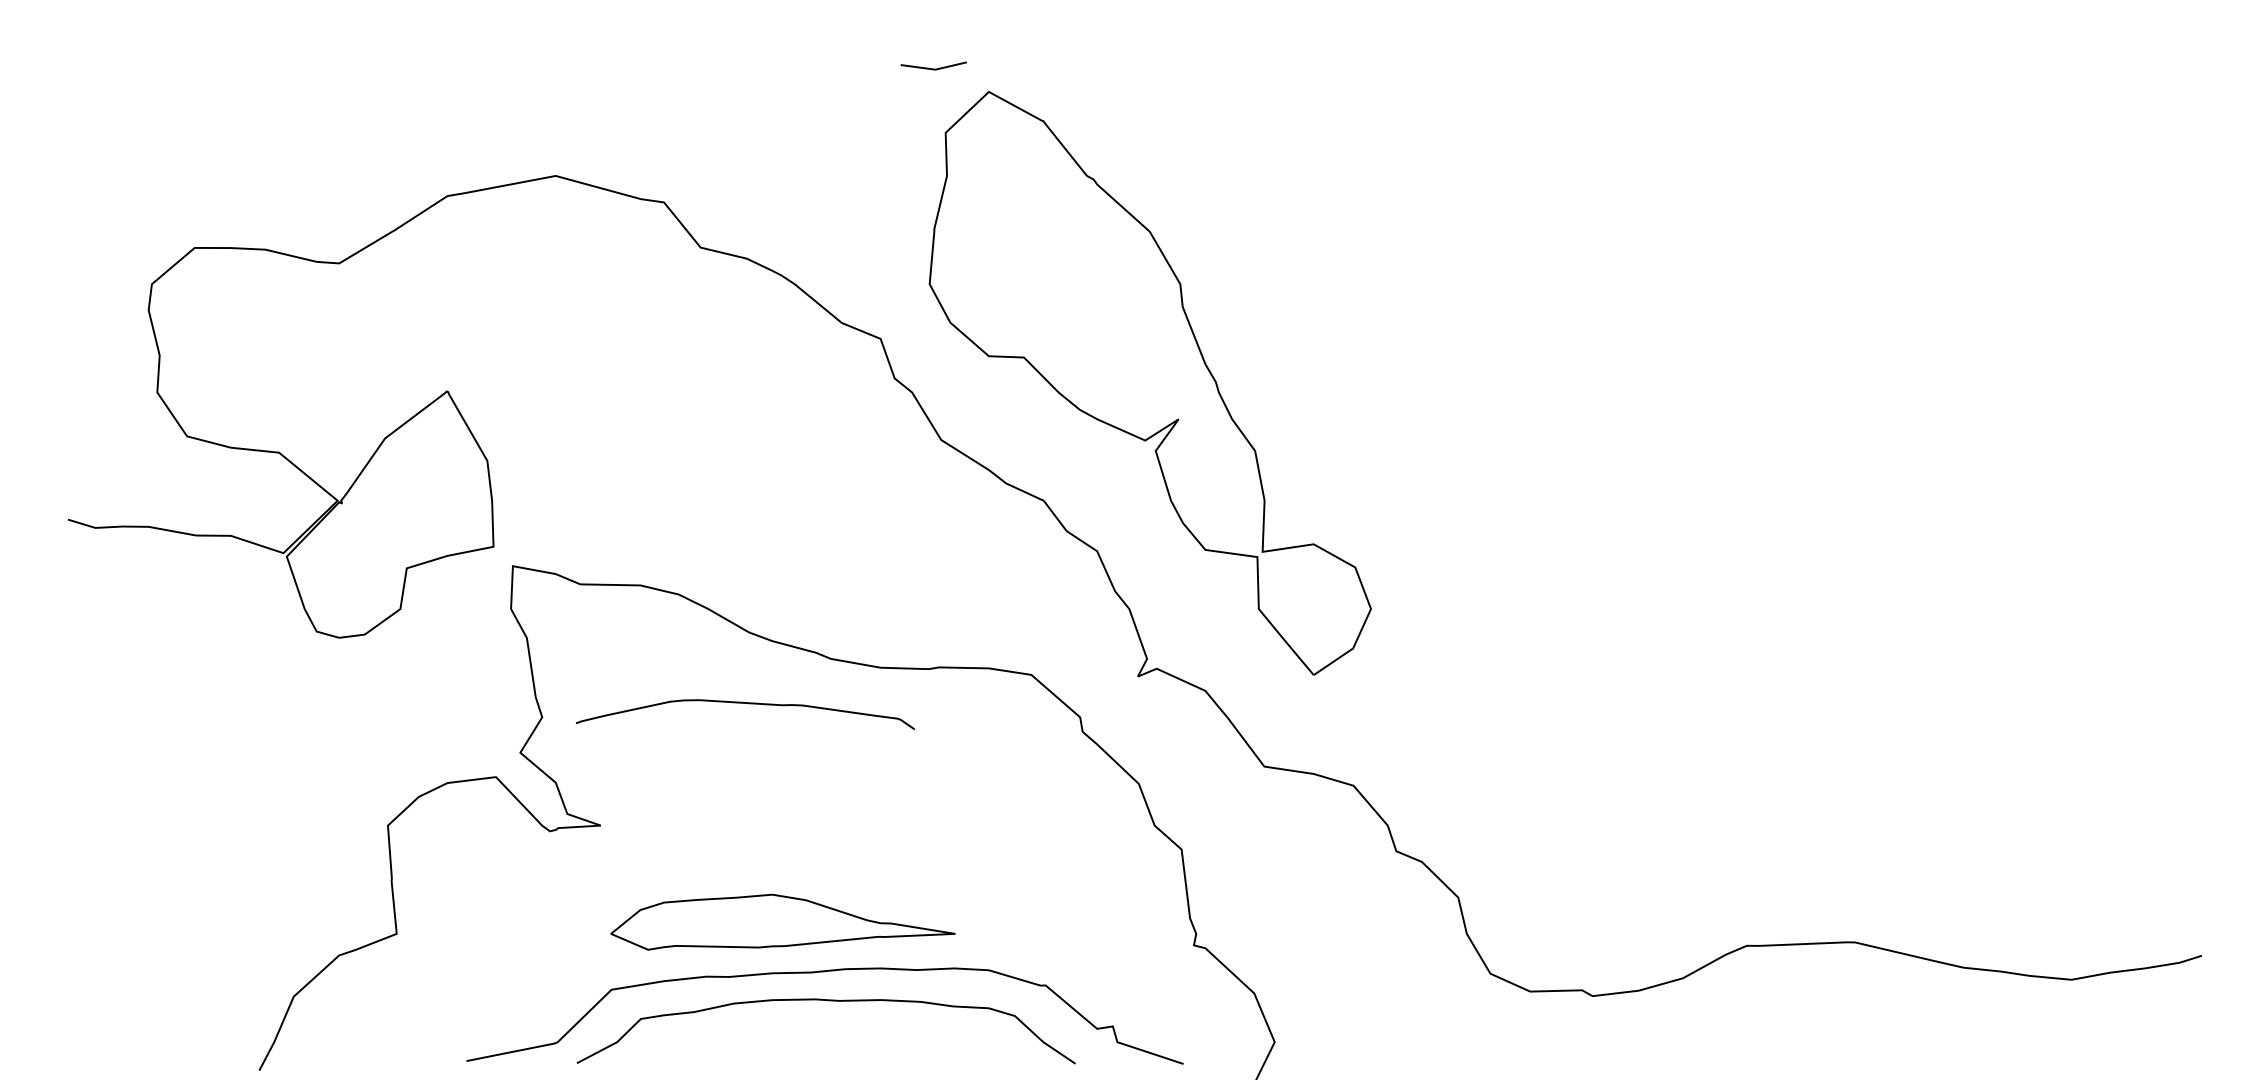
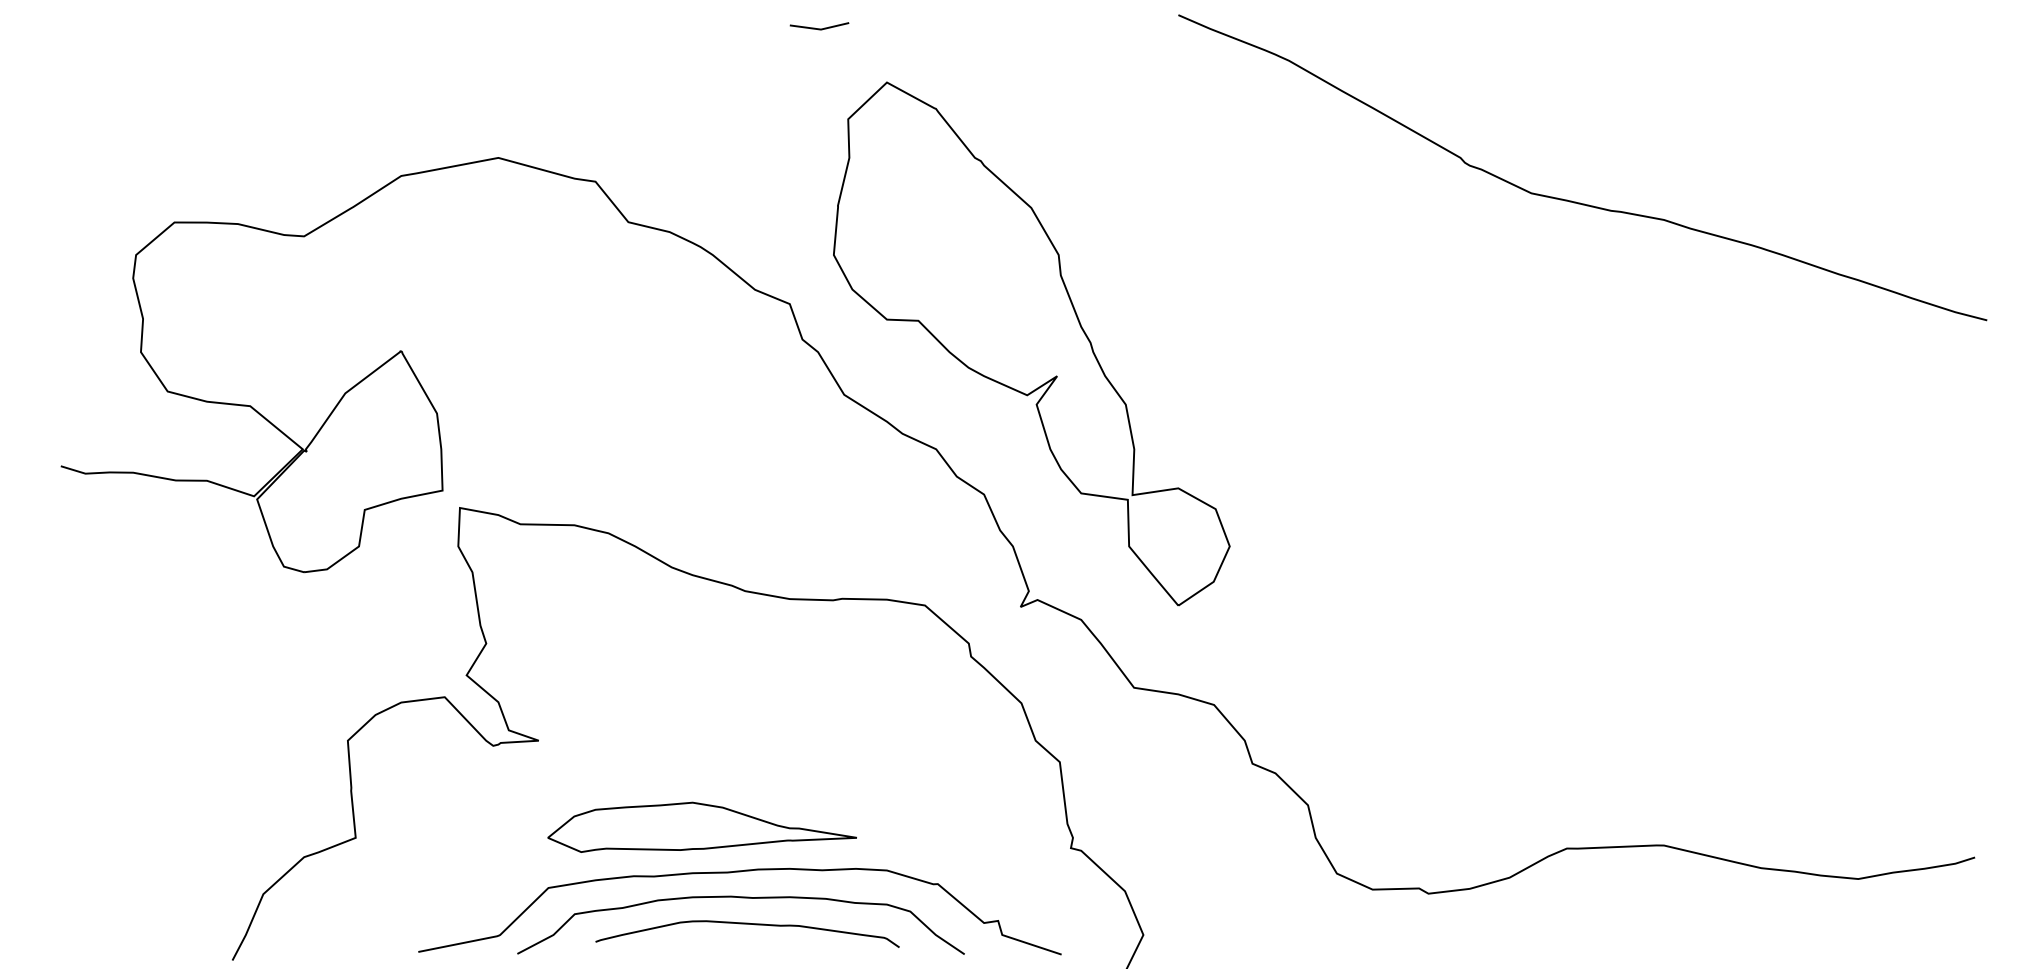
line: (933, 68) -> (819, 28), moved
curve: (1757, 224) -> (1576, 201), added
curve: (745, 703) -> (747, 924), moved

